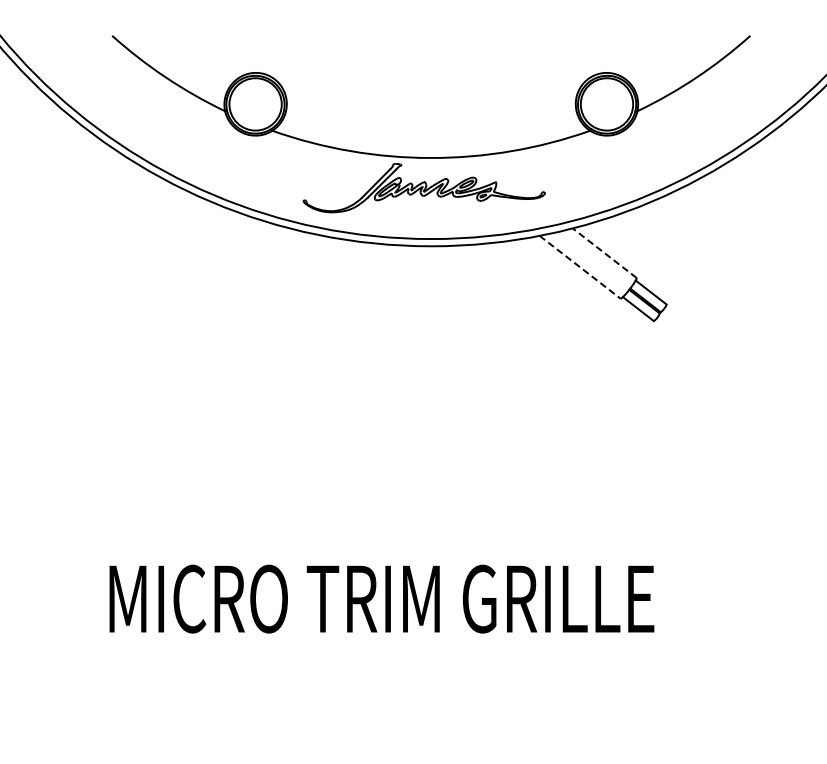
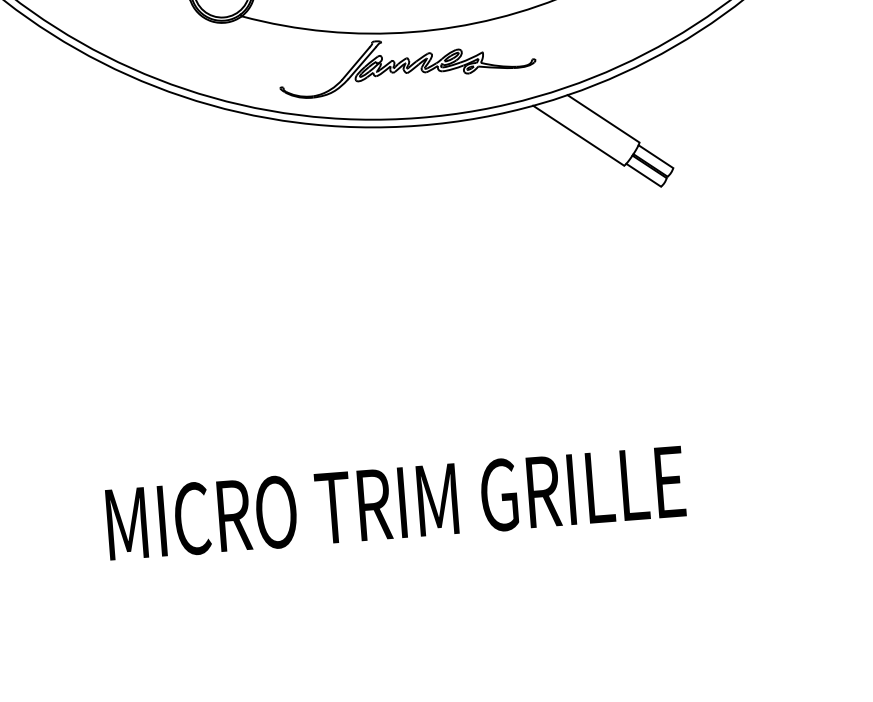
line: (604, 252) -> (603, 118), dashed -> solid
line: (580, 267) -> (579, 135), dashed -> solid

